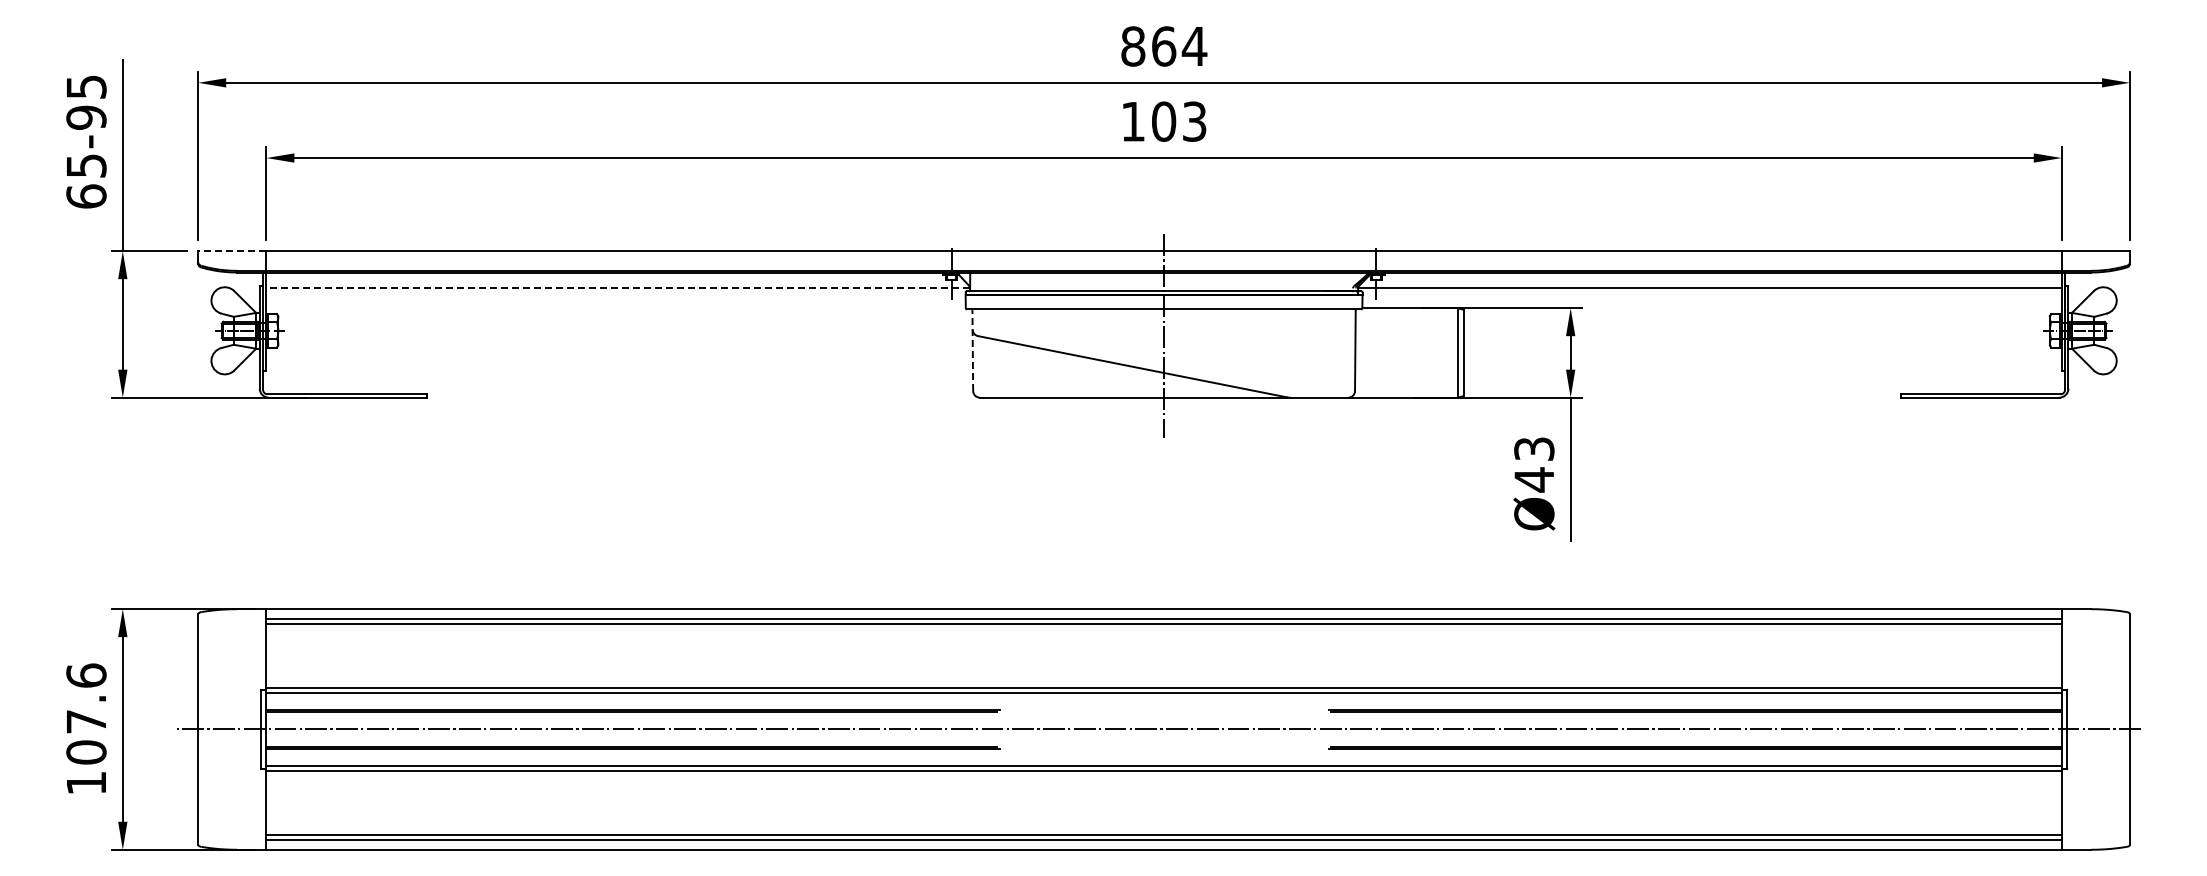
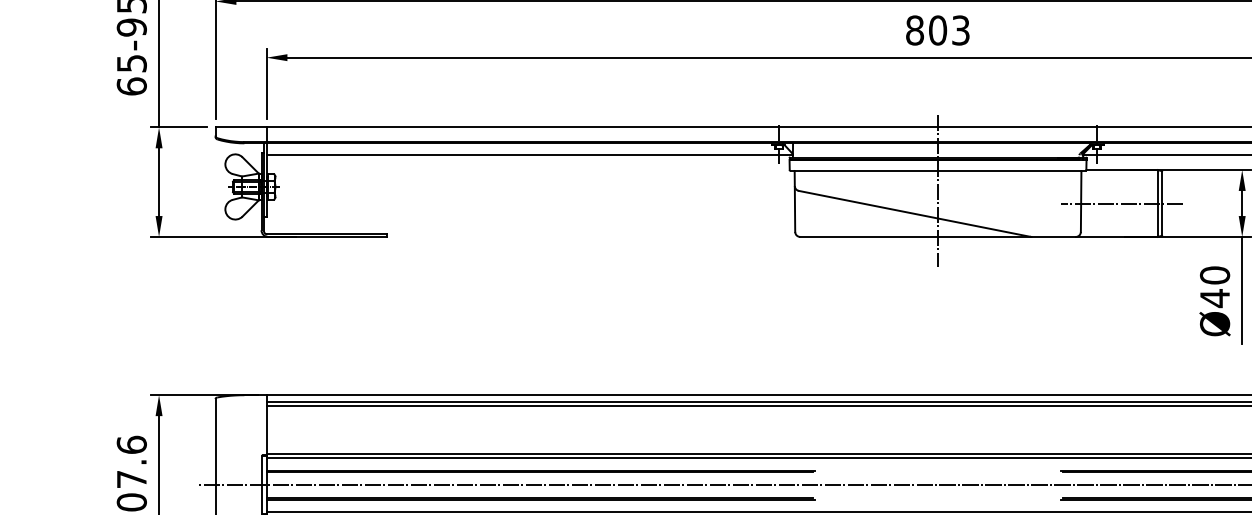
text: (1133, 121) -> (915, 30), 103 -> 803
line: (231, 251) -> (240, 127), dashed -> solid
line: (618, 288) -> (529, 155), dashed -> solid
line: (972, 350) -> (794, 201), dashed -> solid
line: (1409, 352) -> (1121, 203), added
text: (1534, 449) -> (1215, 275), Ø43 -> Ø40

